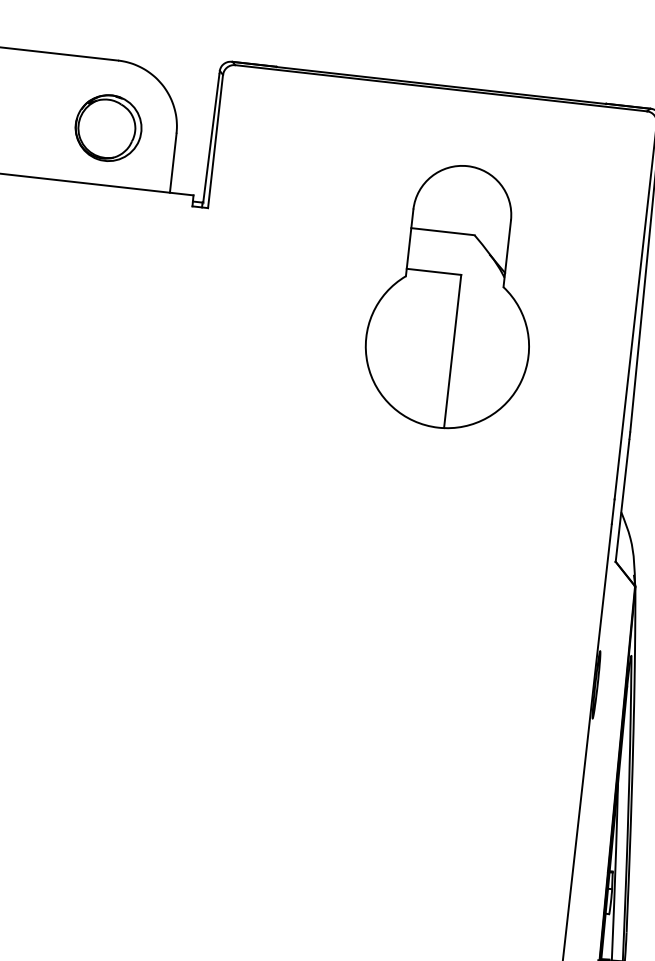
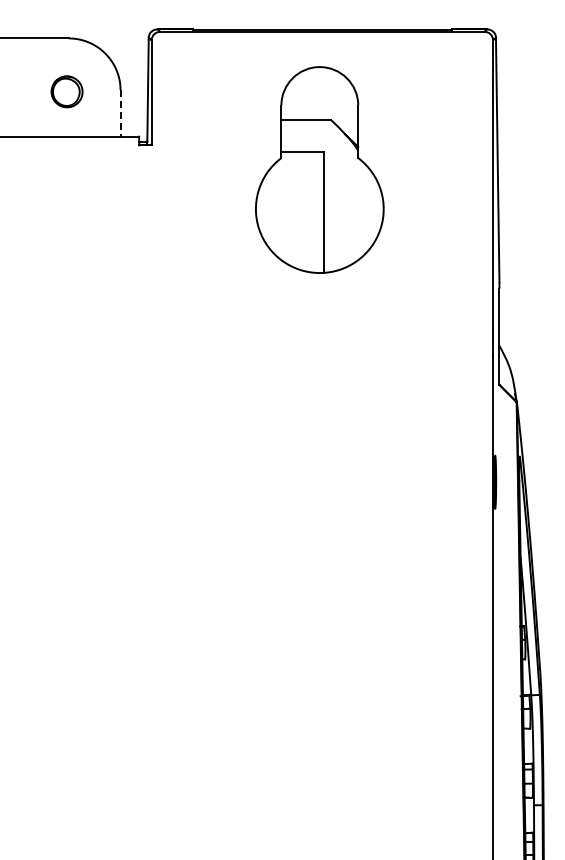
part: (107, 127) -> (66, 91), size x0.6
line: (173, 163) -> (120, 113), solid -> dashed
part: (452, 296) -> (319, 169), moved

